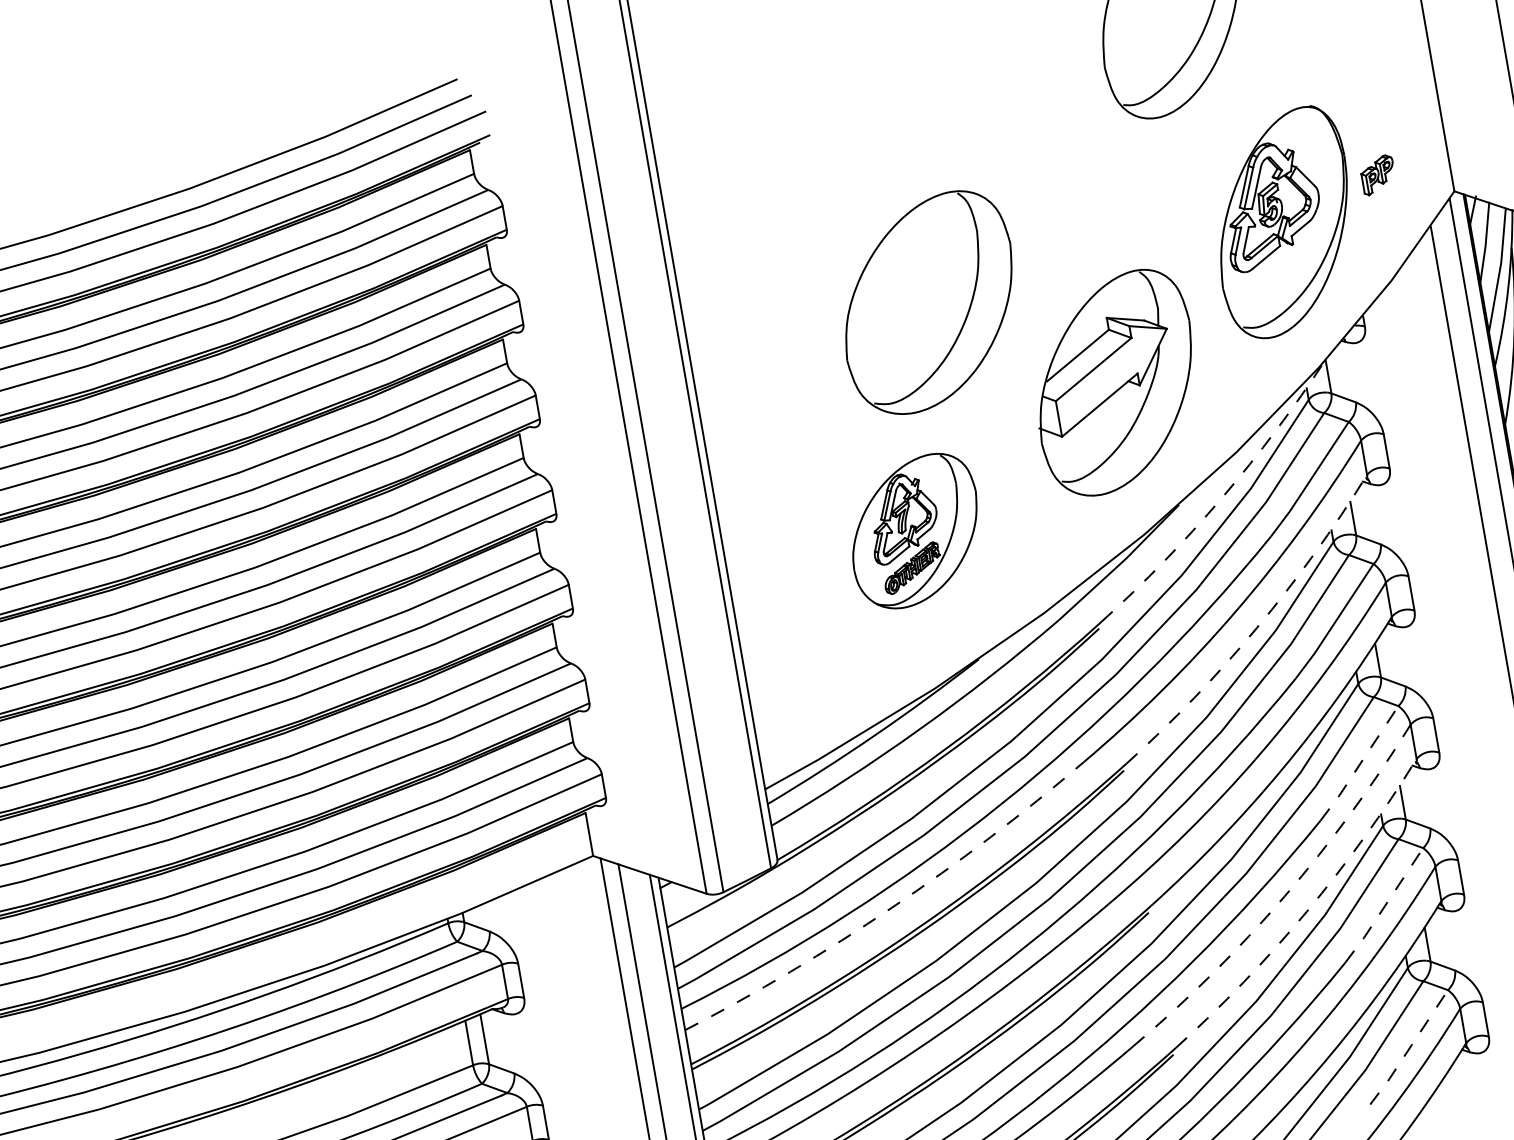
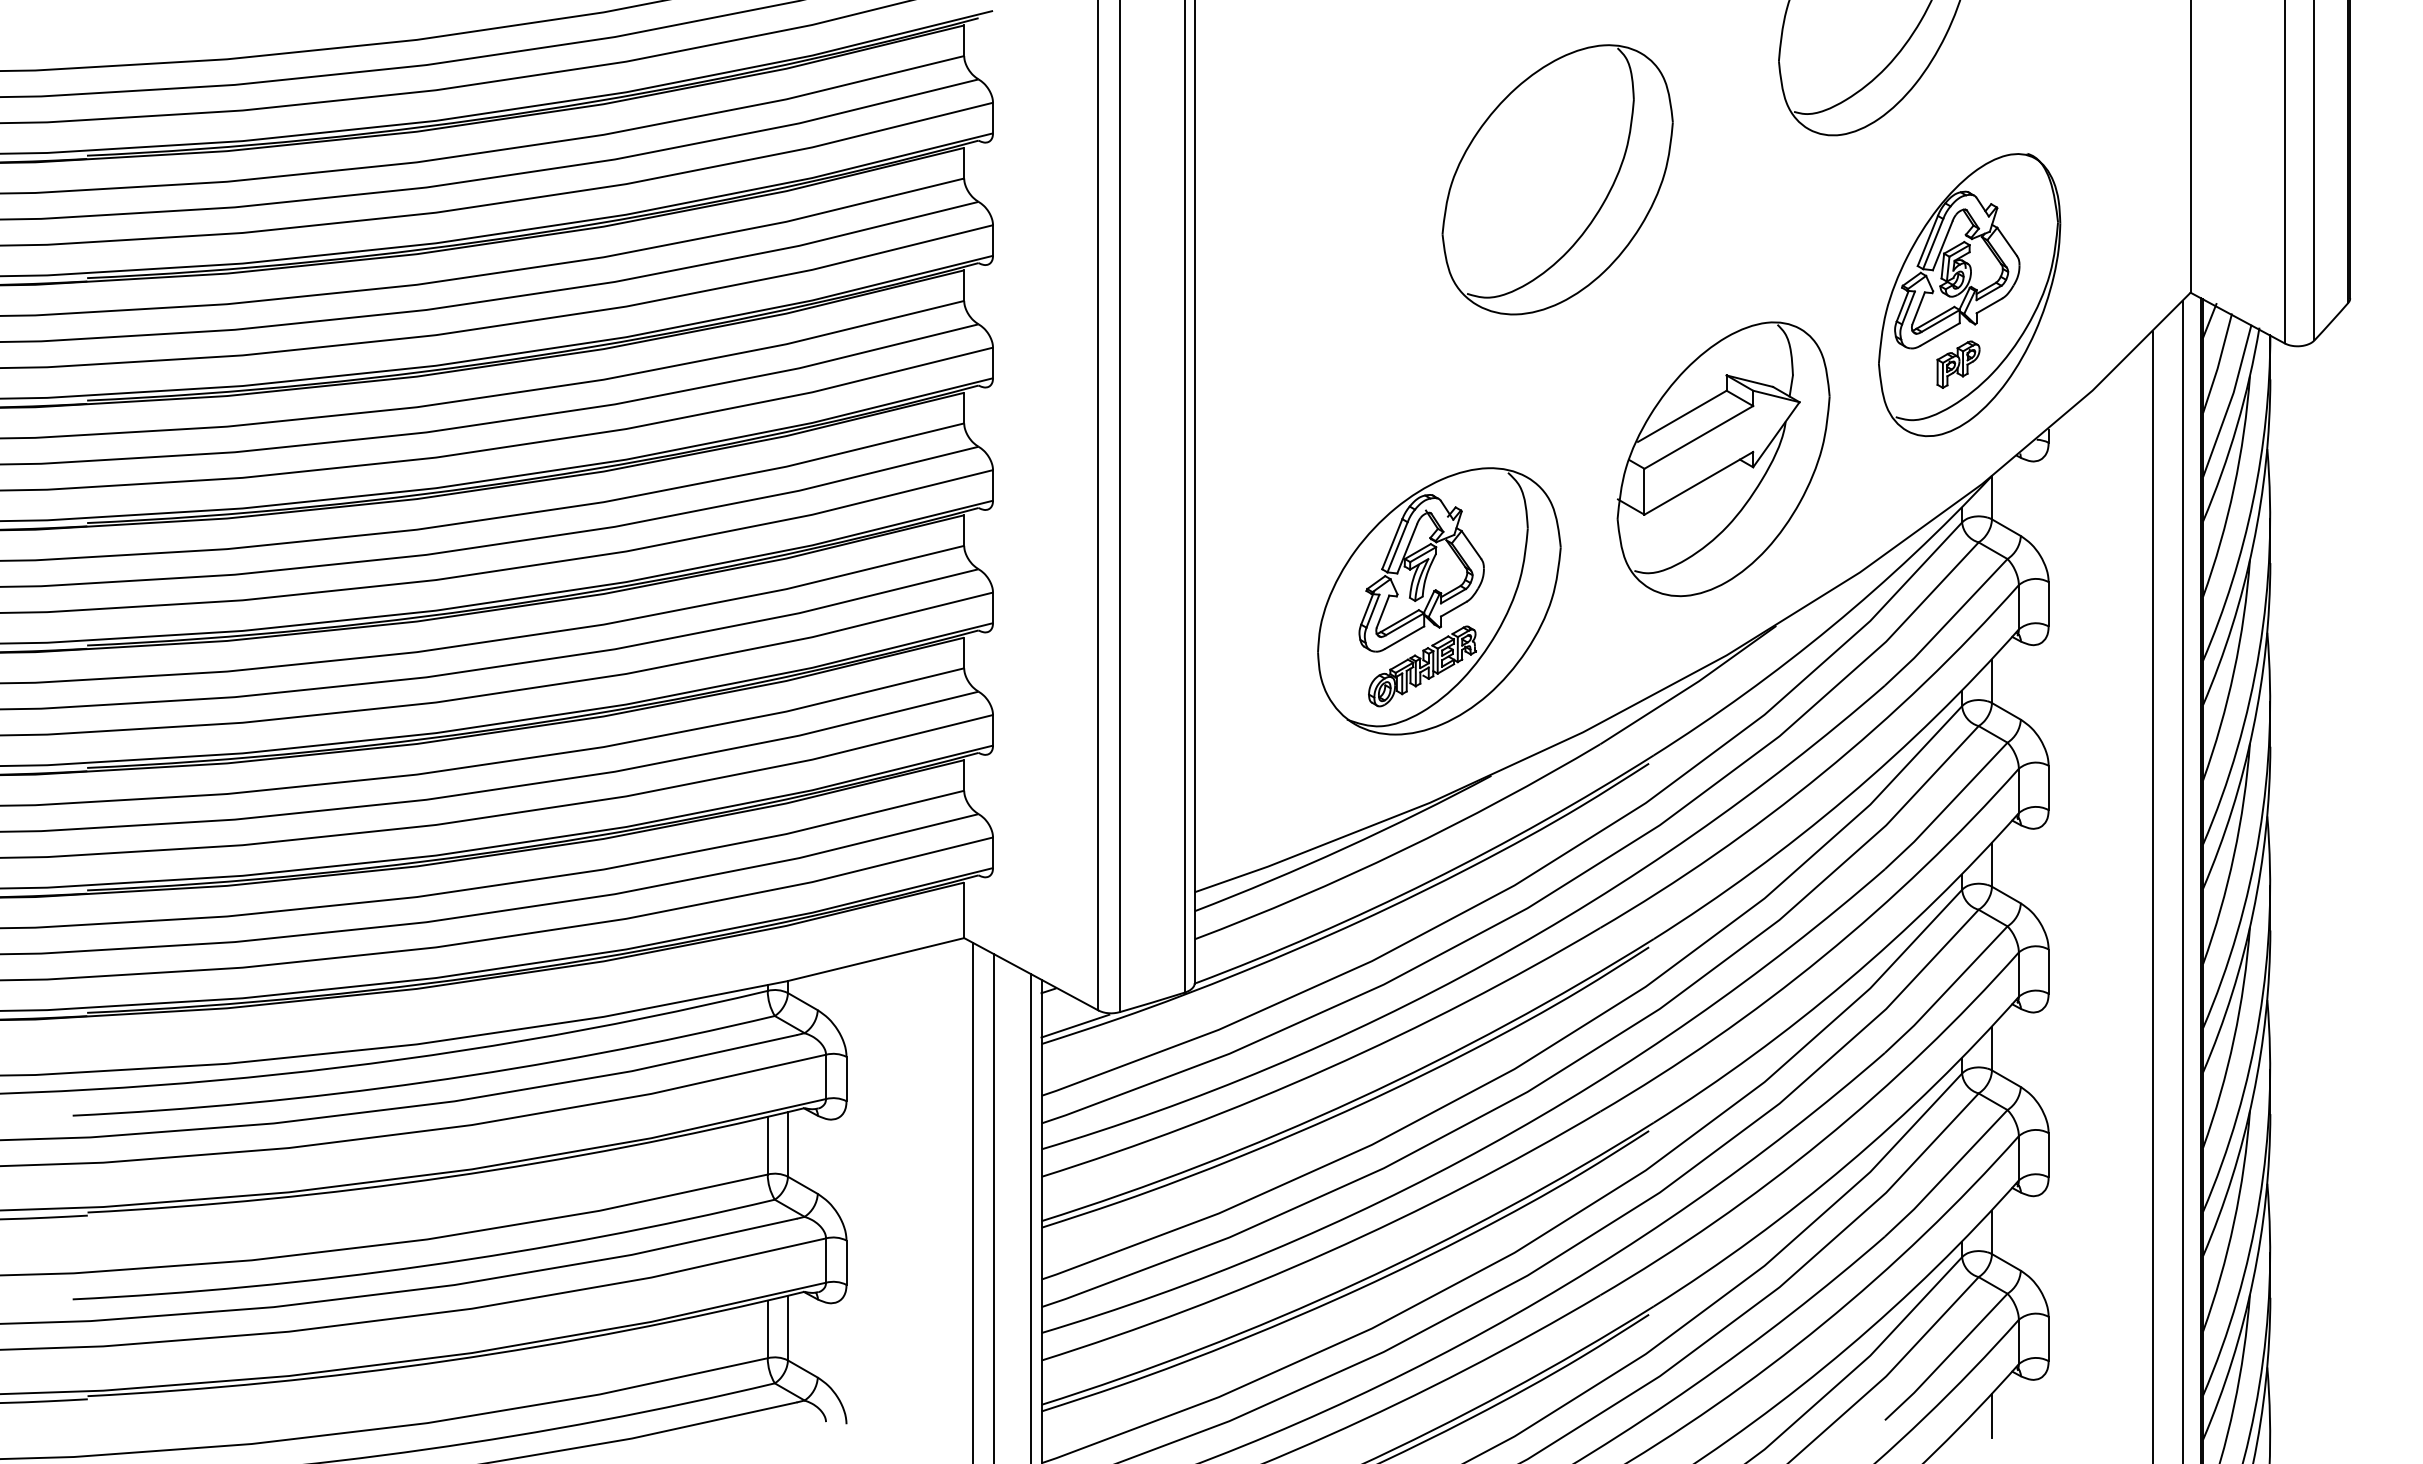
part: (1378, 174) -> (1958, 364), moved
part: (928, 302) -> (1557, 179), moved
arc: (1221, 497) -> (1831, 626), dashed -> solid
part: (915, 531) -> (1439, 601), size x1.43
arc: (1257, 628) -> (1847, 797), dashed -> solid
line: (1359, 763) -> (1946, 990), dashed -> solid
arc: (1284, 896) -> (1823, 1140), dashed -> solid
line: (1384, 906) -> (1946, 1174), dashed -> solid
arc: (892, 907) -> (1328, 1068), dashed -> solid
line: (690, 908) -> (1075, 1025), added
arc: (1306, 911) -> (1847, 1164), dashed -> solid
line: (1409, 1048) -> (1946, 1358), dashed -> solid
line: (1452, 1086) -> (1992, 1415), added

